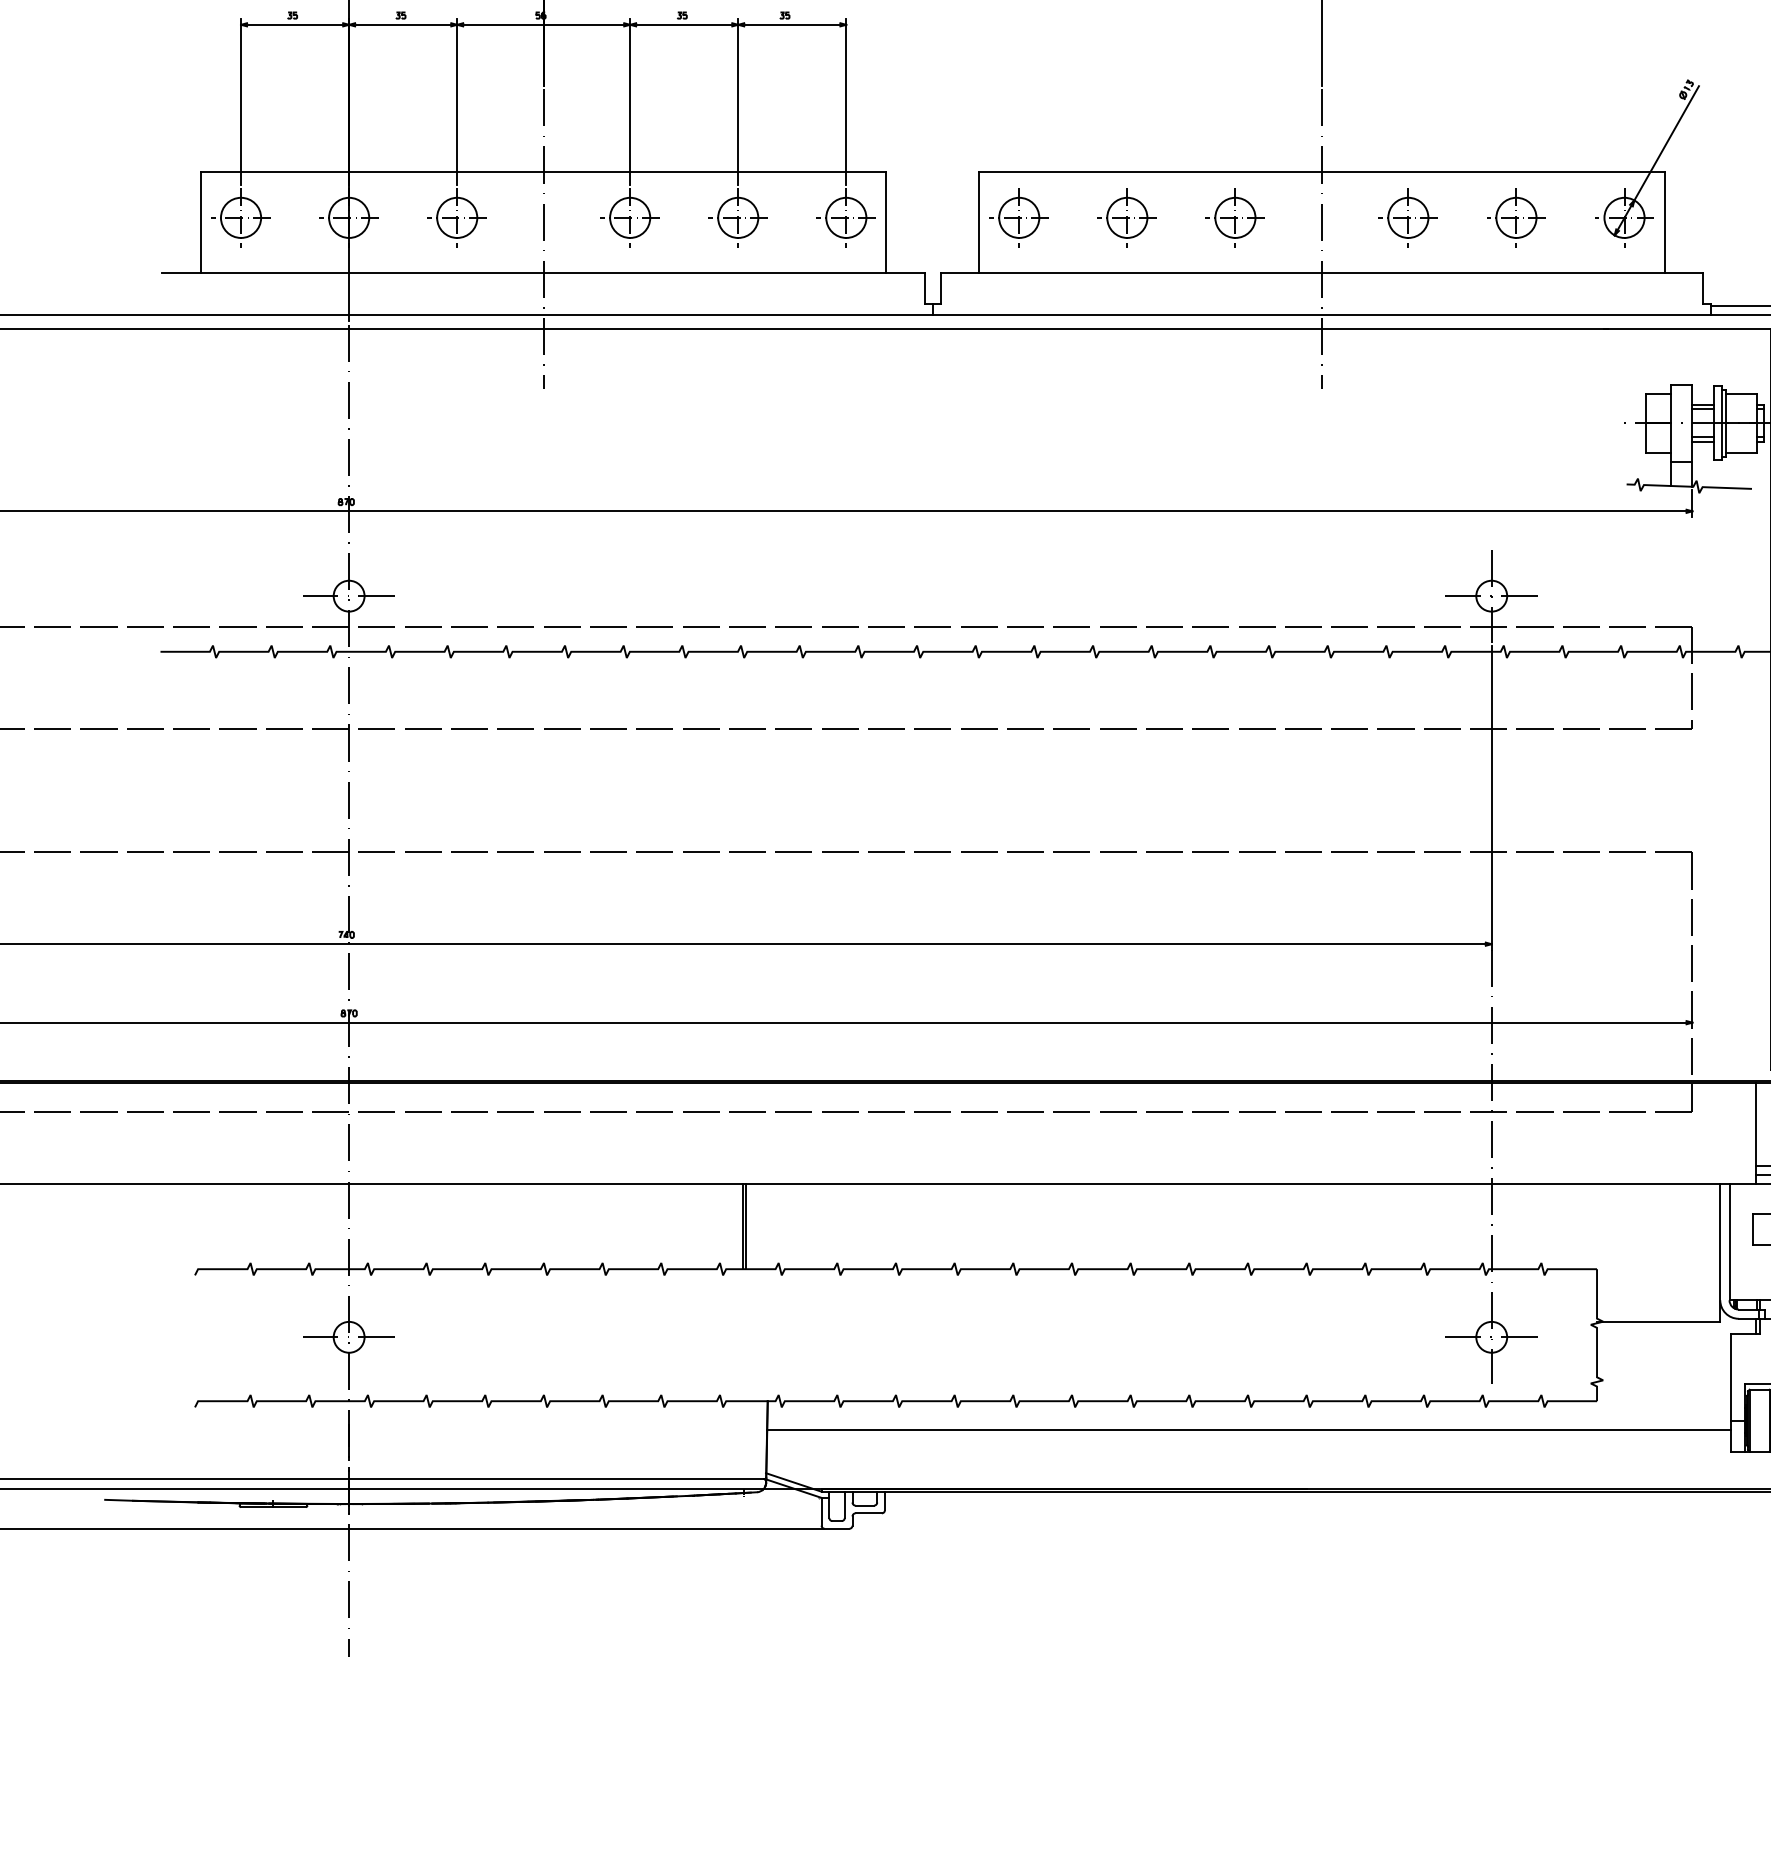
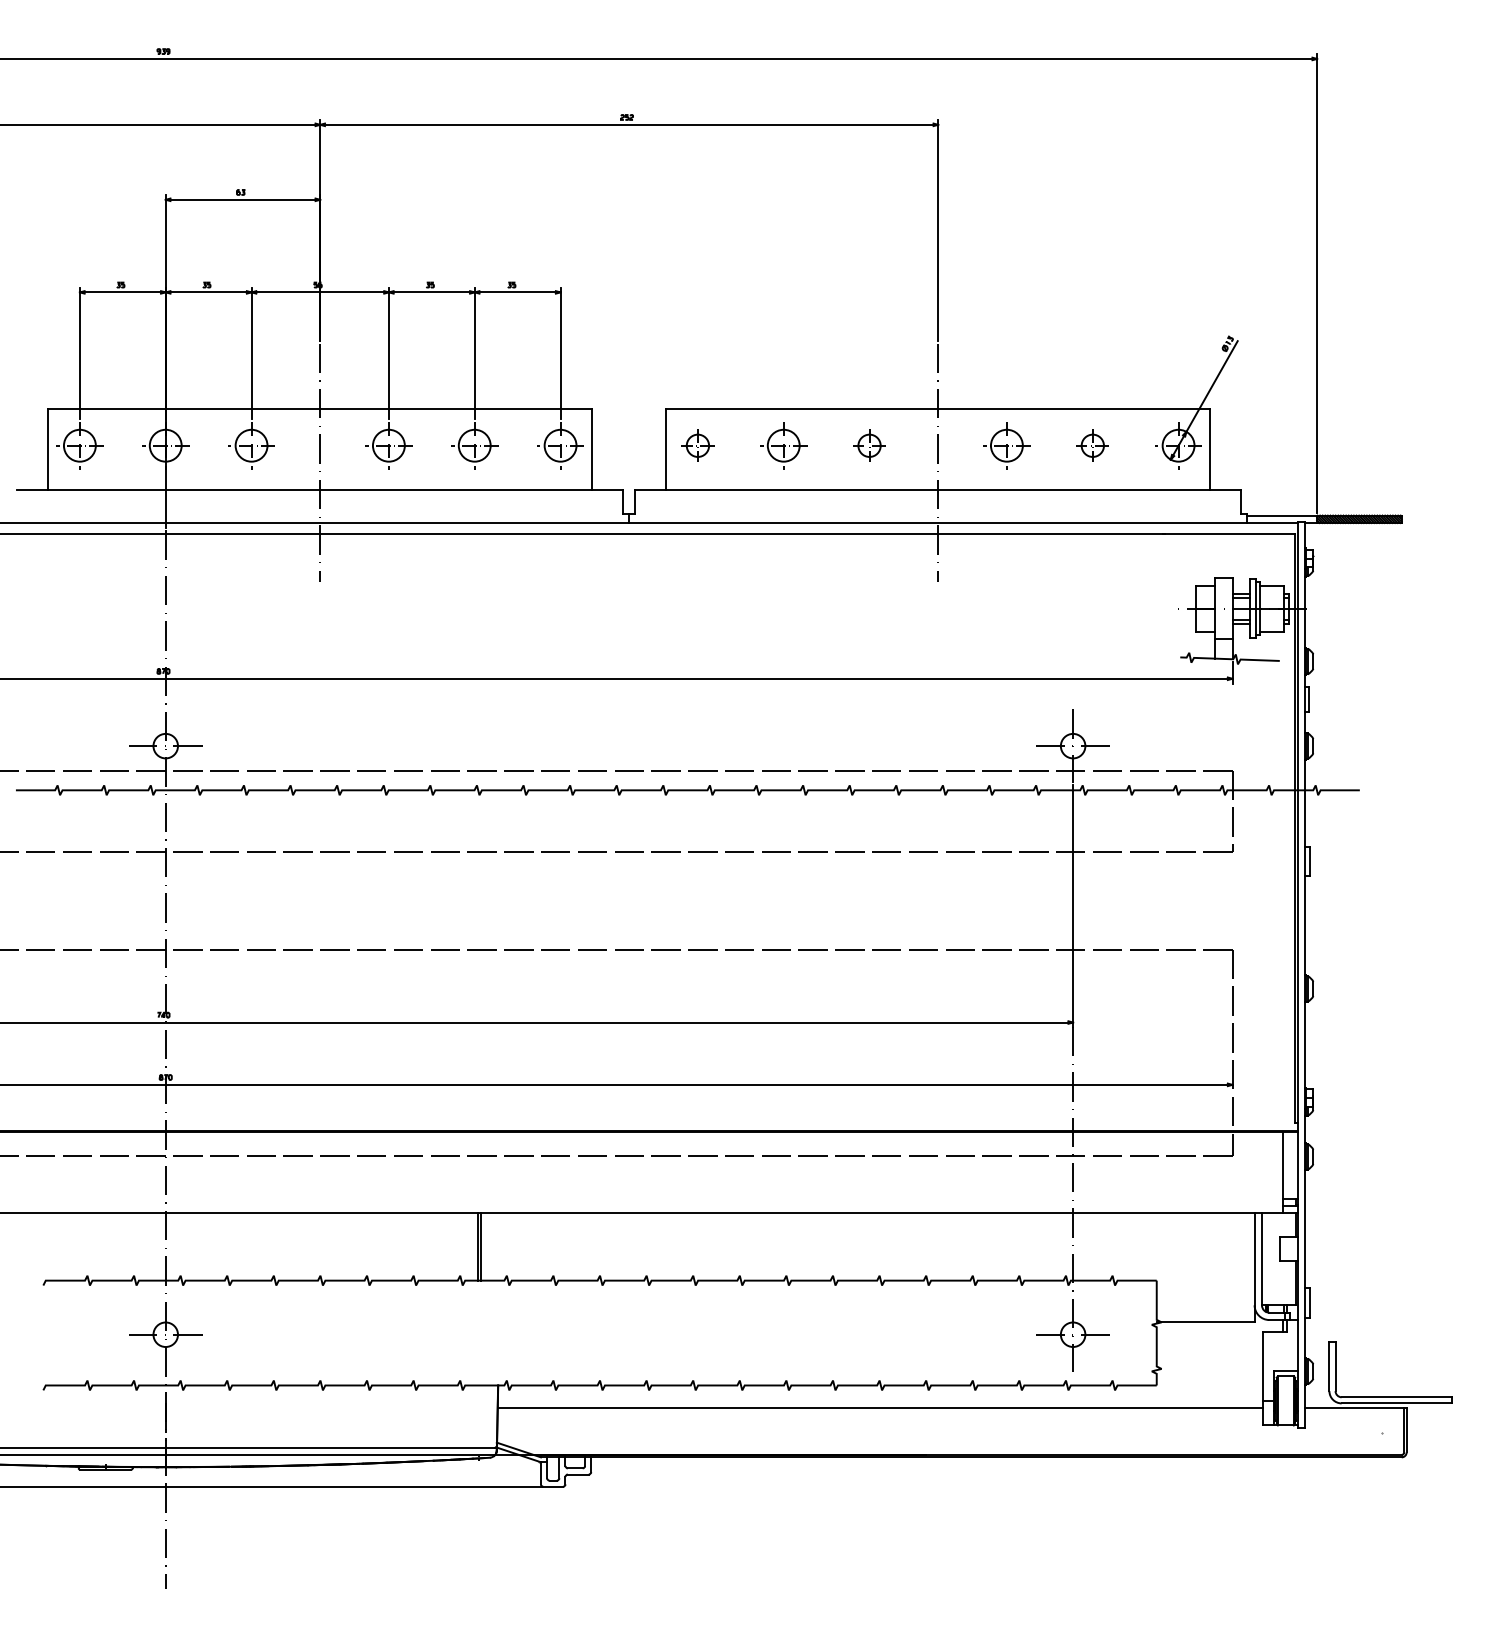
part: (1018, 217) -> (697, 445), size x0.7
part: (1235, 217) -> (869, 445), size x0.7
part: (1516, 217) -> (1092, 445), size x0.7

